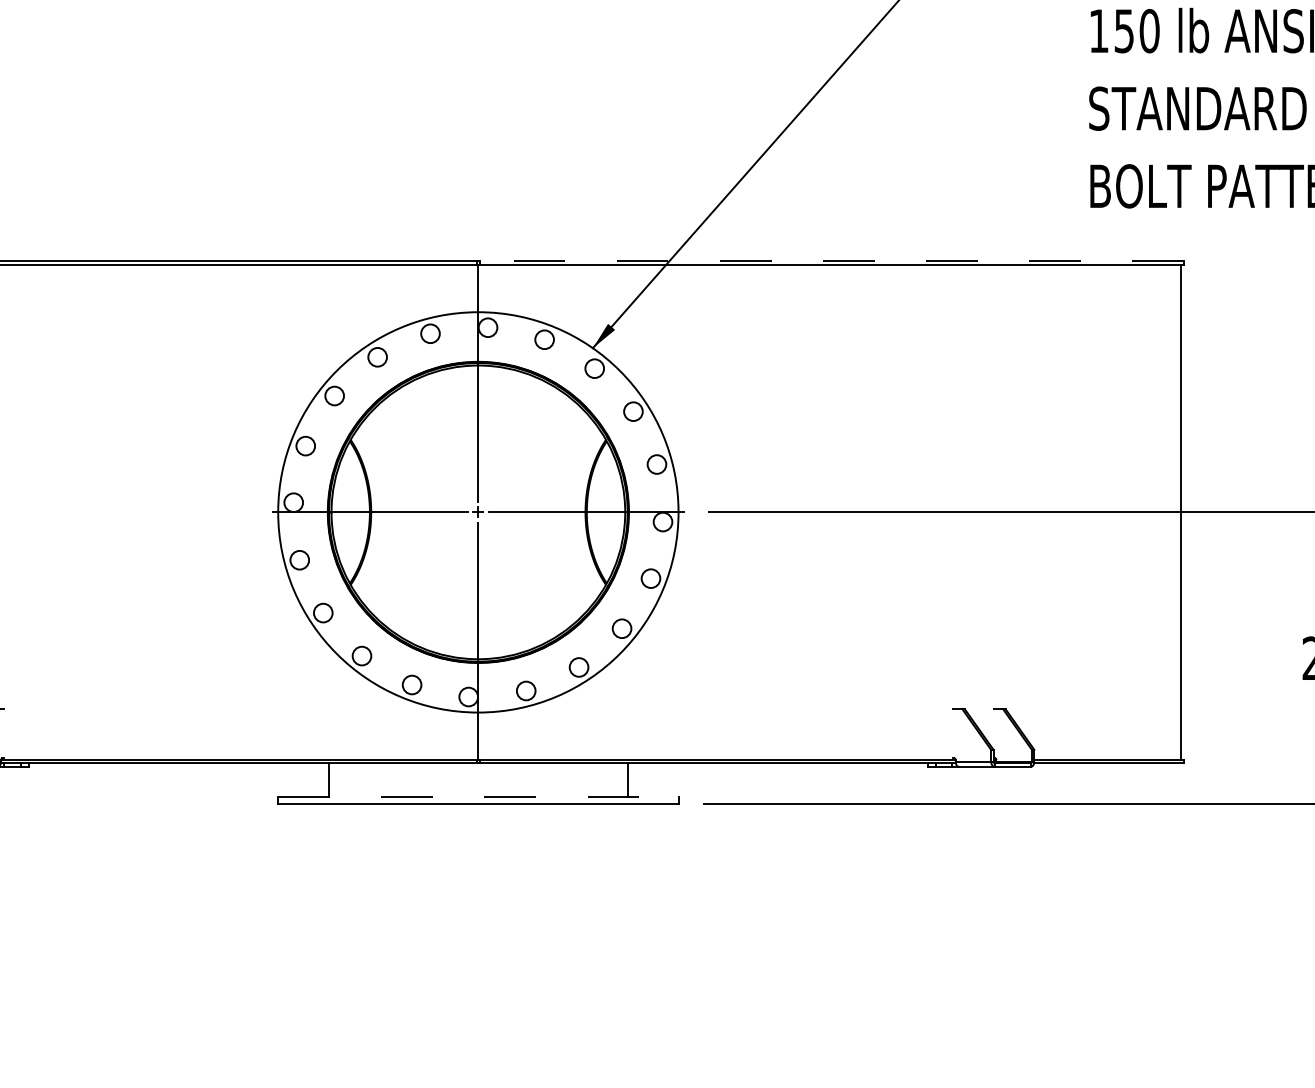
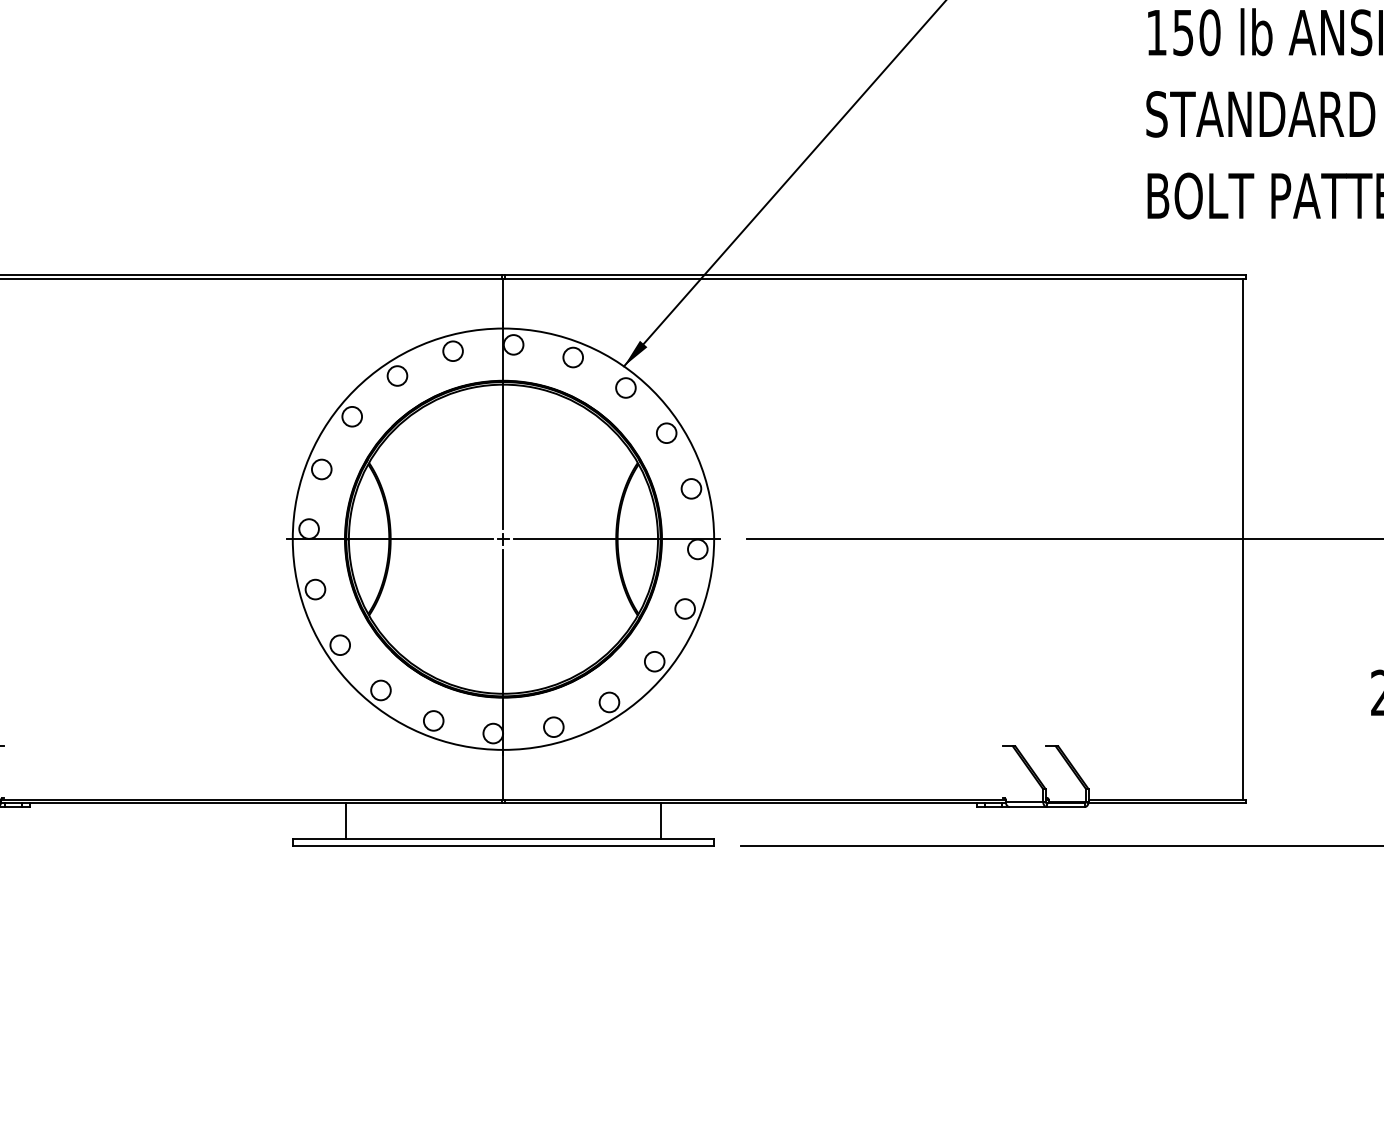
line: (831, 260) -> (875, 274), dashed -> solid
line: (478, 797) -> (503, 839), dashed -> solid

